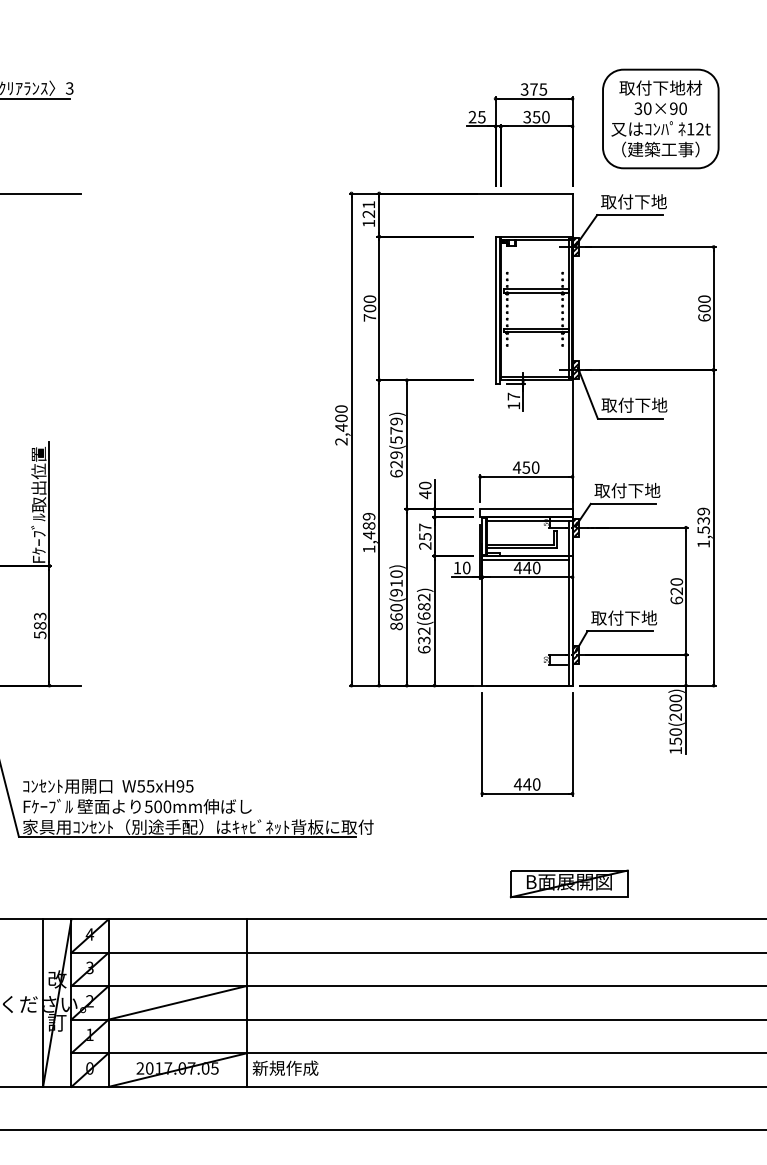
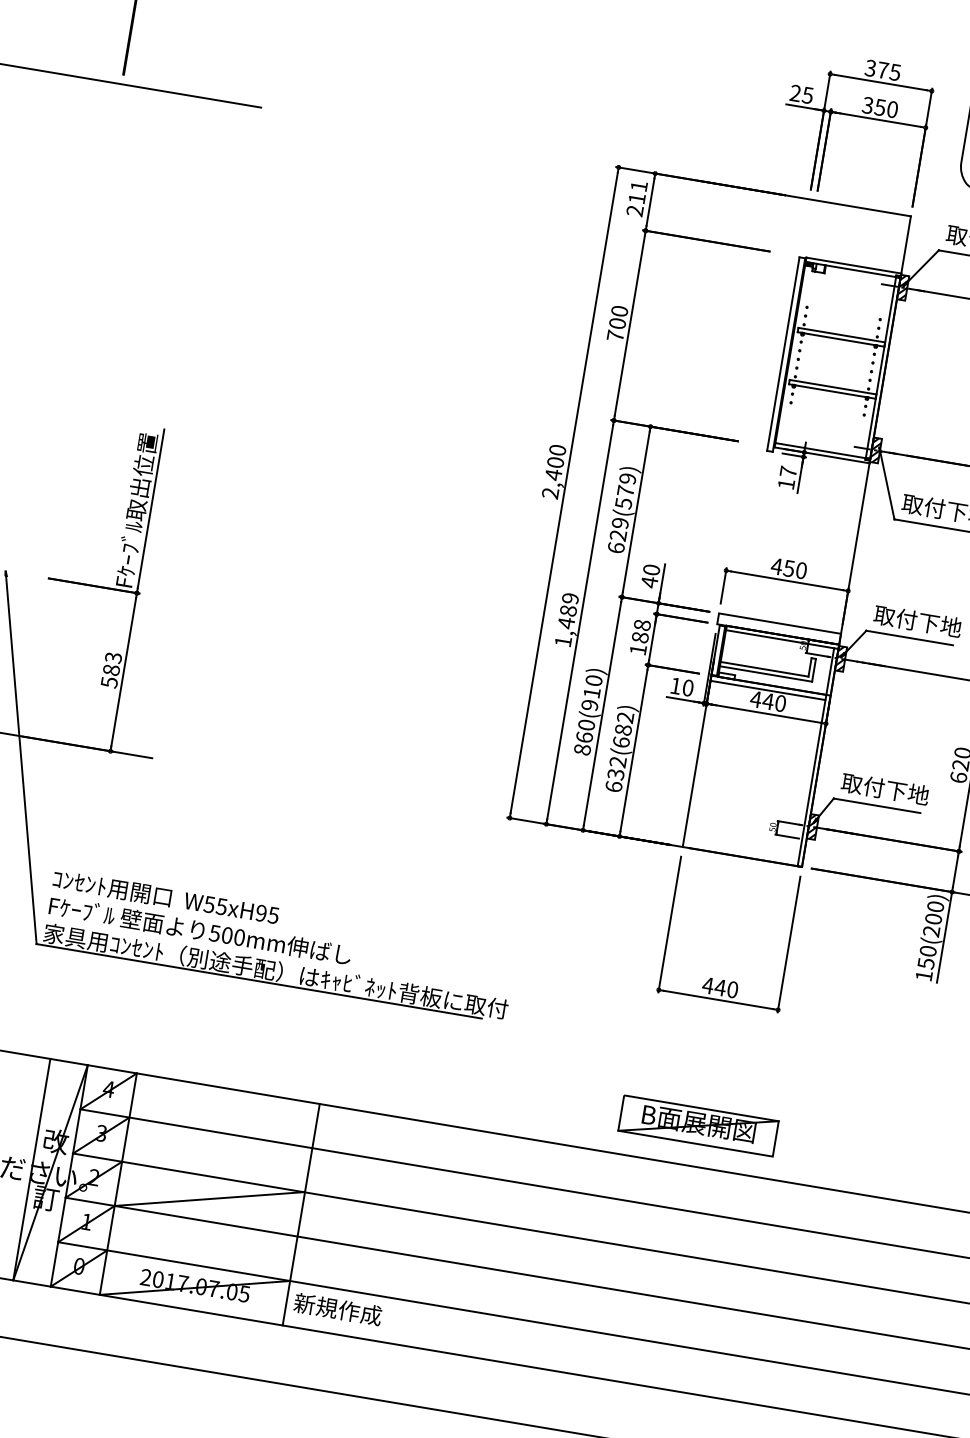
text: (368, 218) -> (635, 204), 121 -> 211
text: (425, 536) -> (640, 637), 257 -> 188
part: (568, 883) -> (697, 1125), moved

